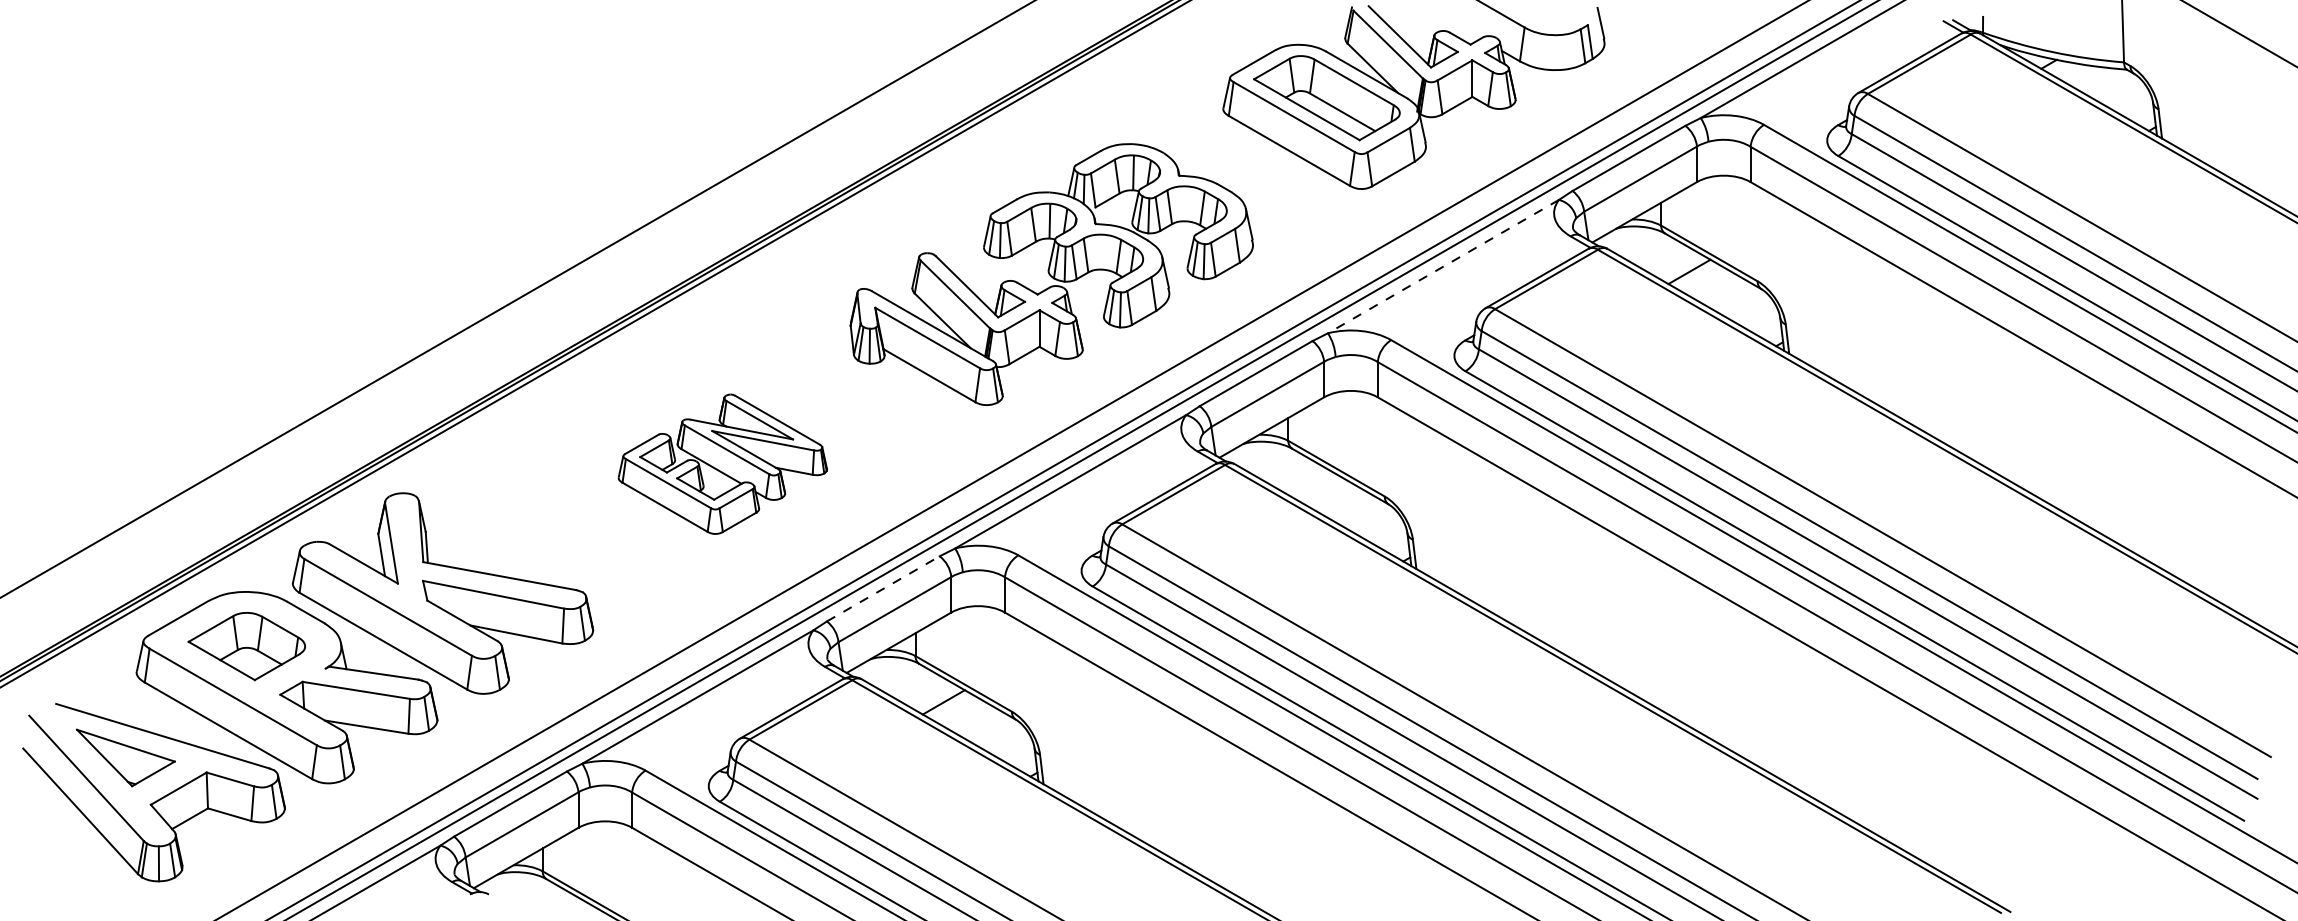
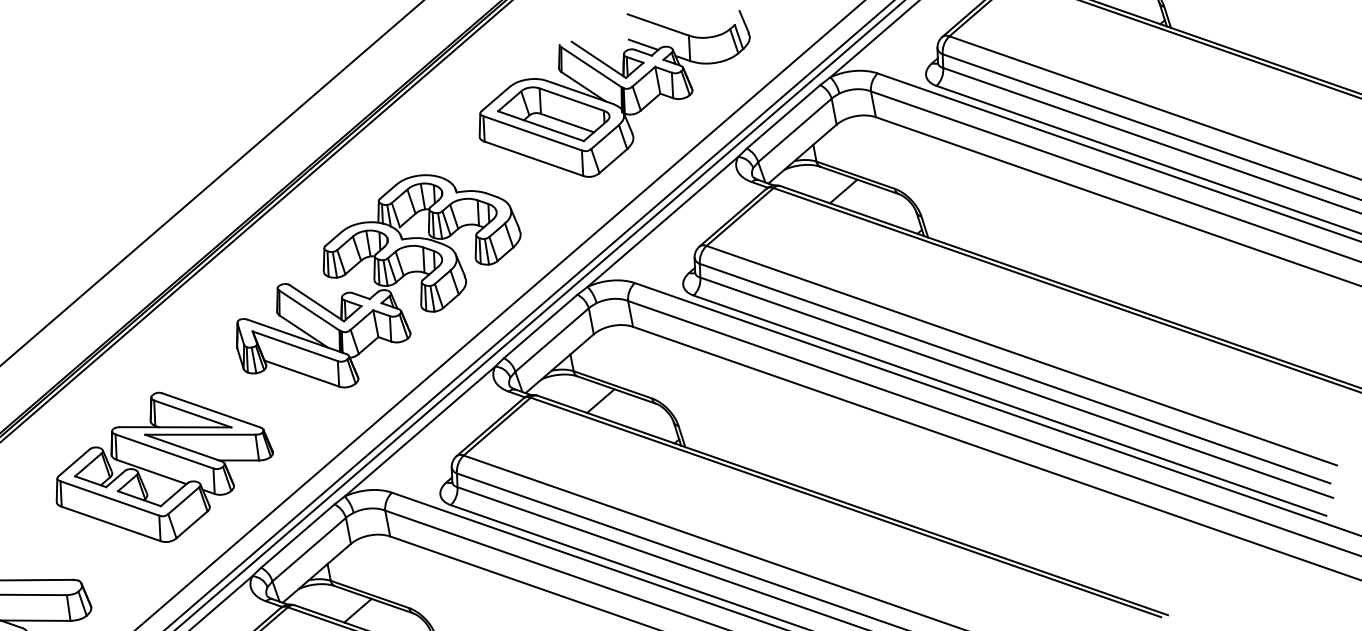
line: (1462, 27) -> (643, 44), added
line: (1443, 266) -> (662, 221), dashed -> solid
part: (722, 463) -> (162, 466), size x1.43
line: (1316, 487) -> (600, 401), added
line: (883, 588) -> (297, 535), dashed -> solid

